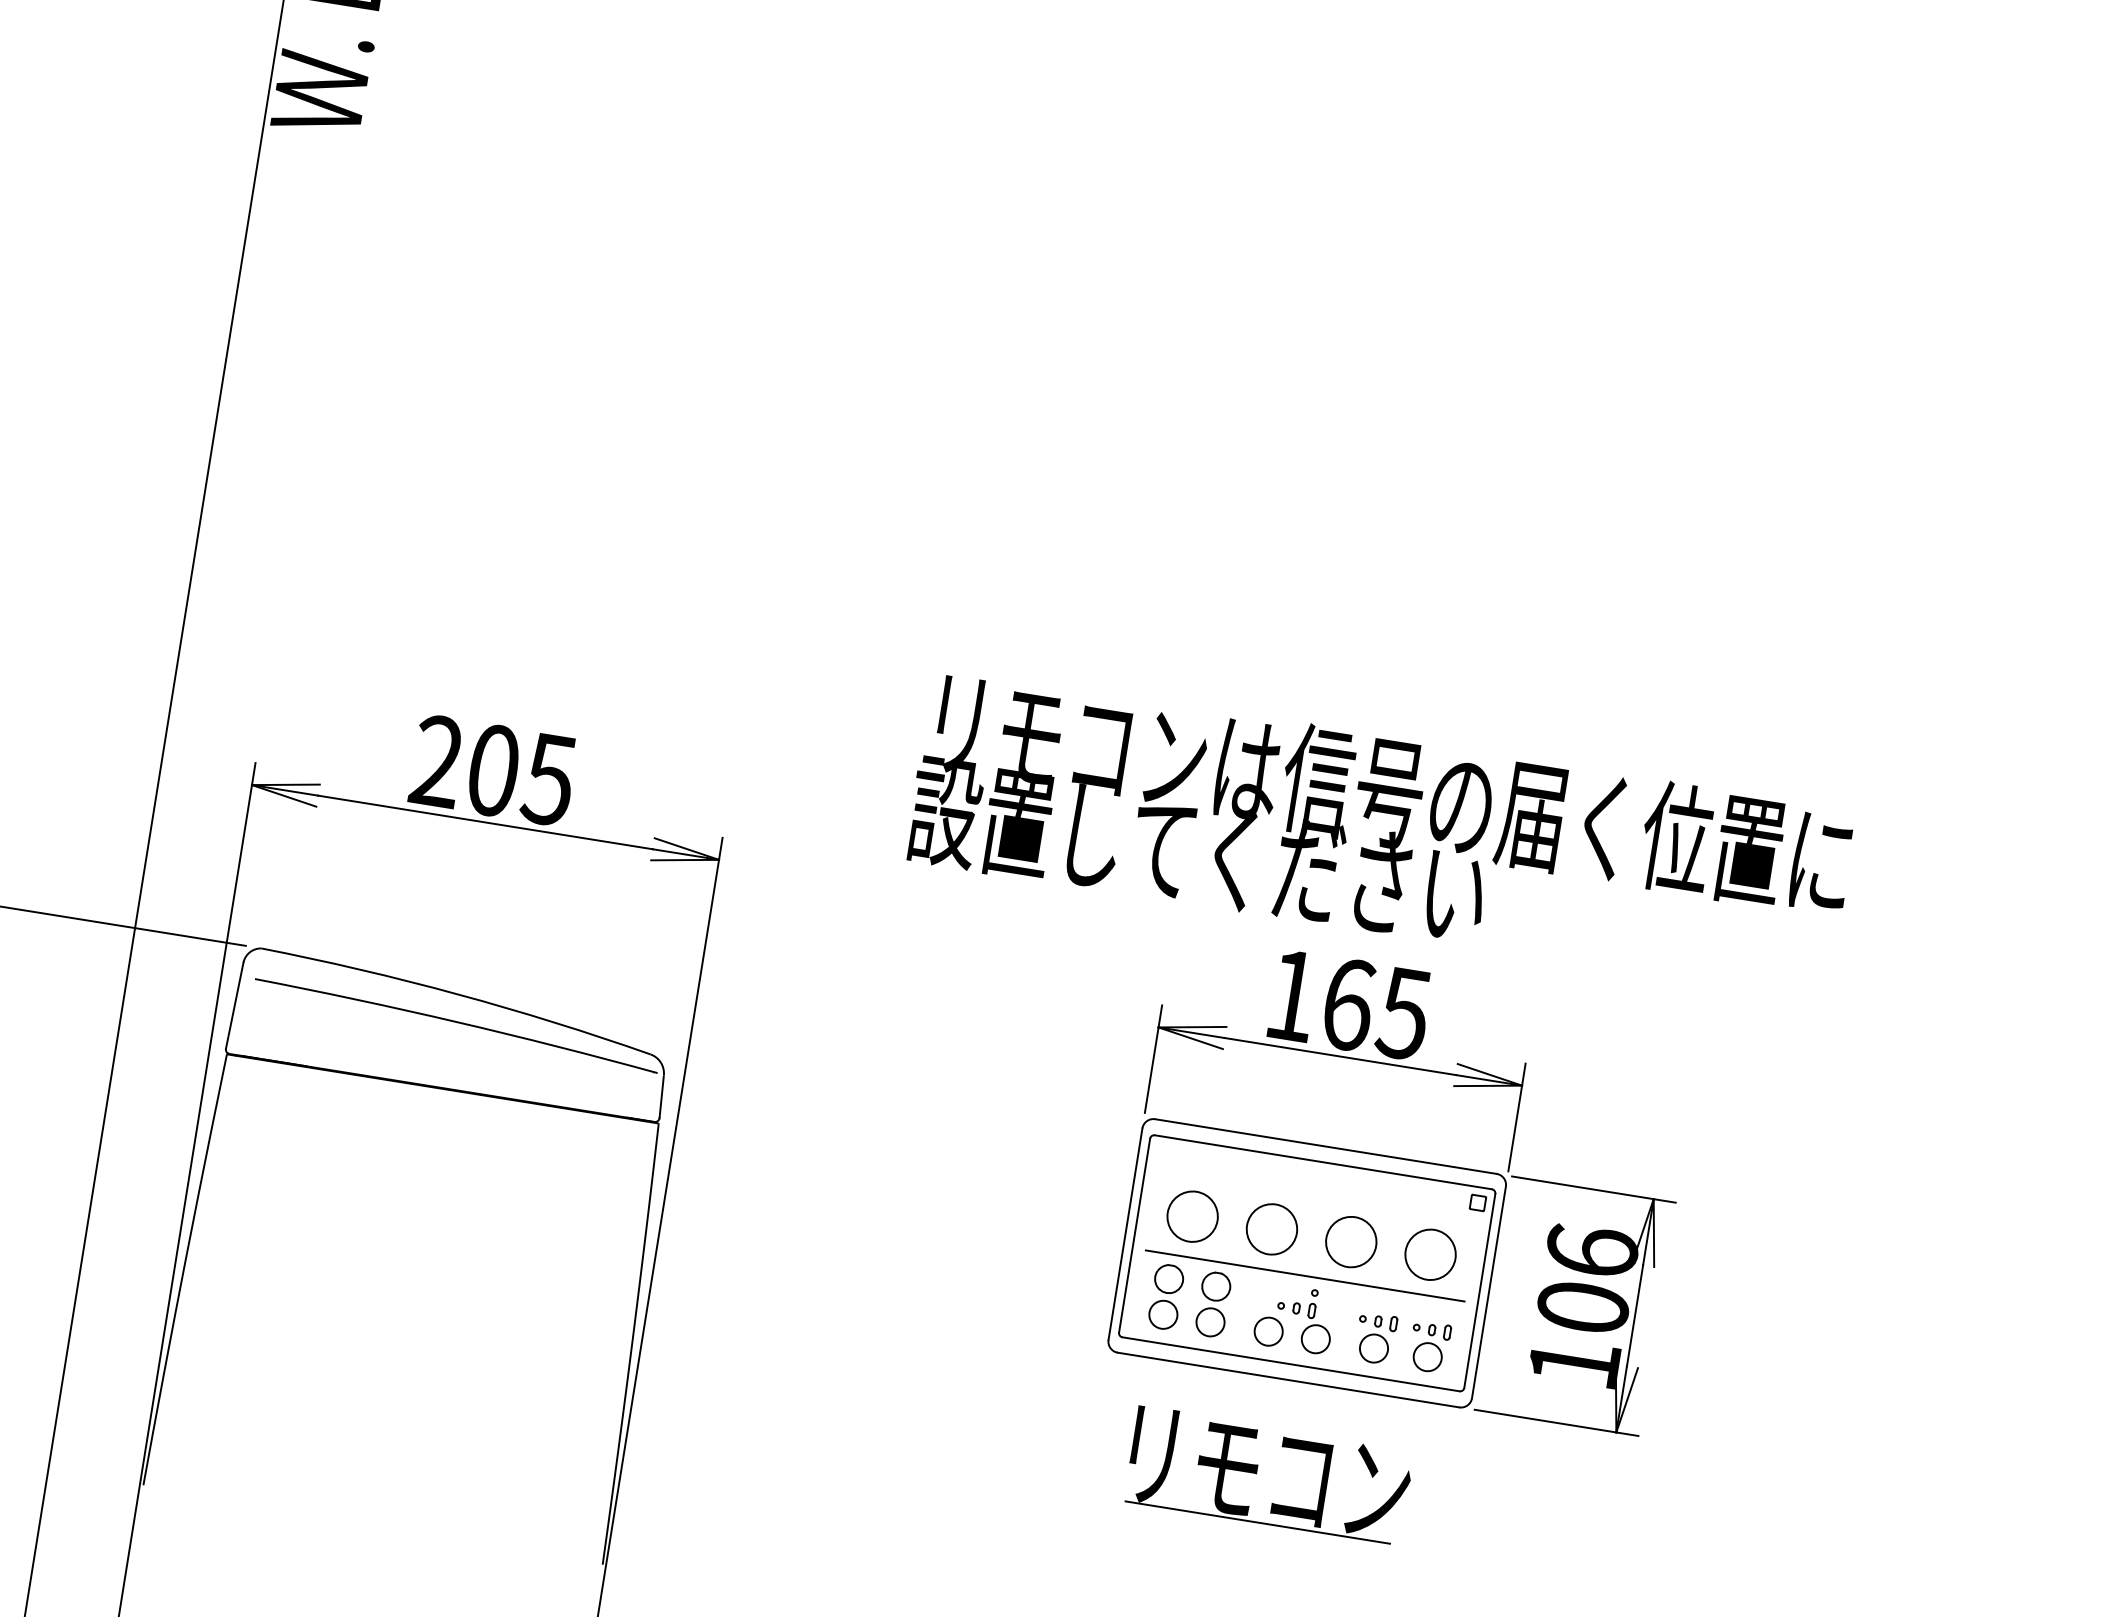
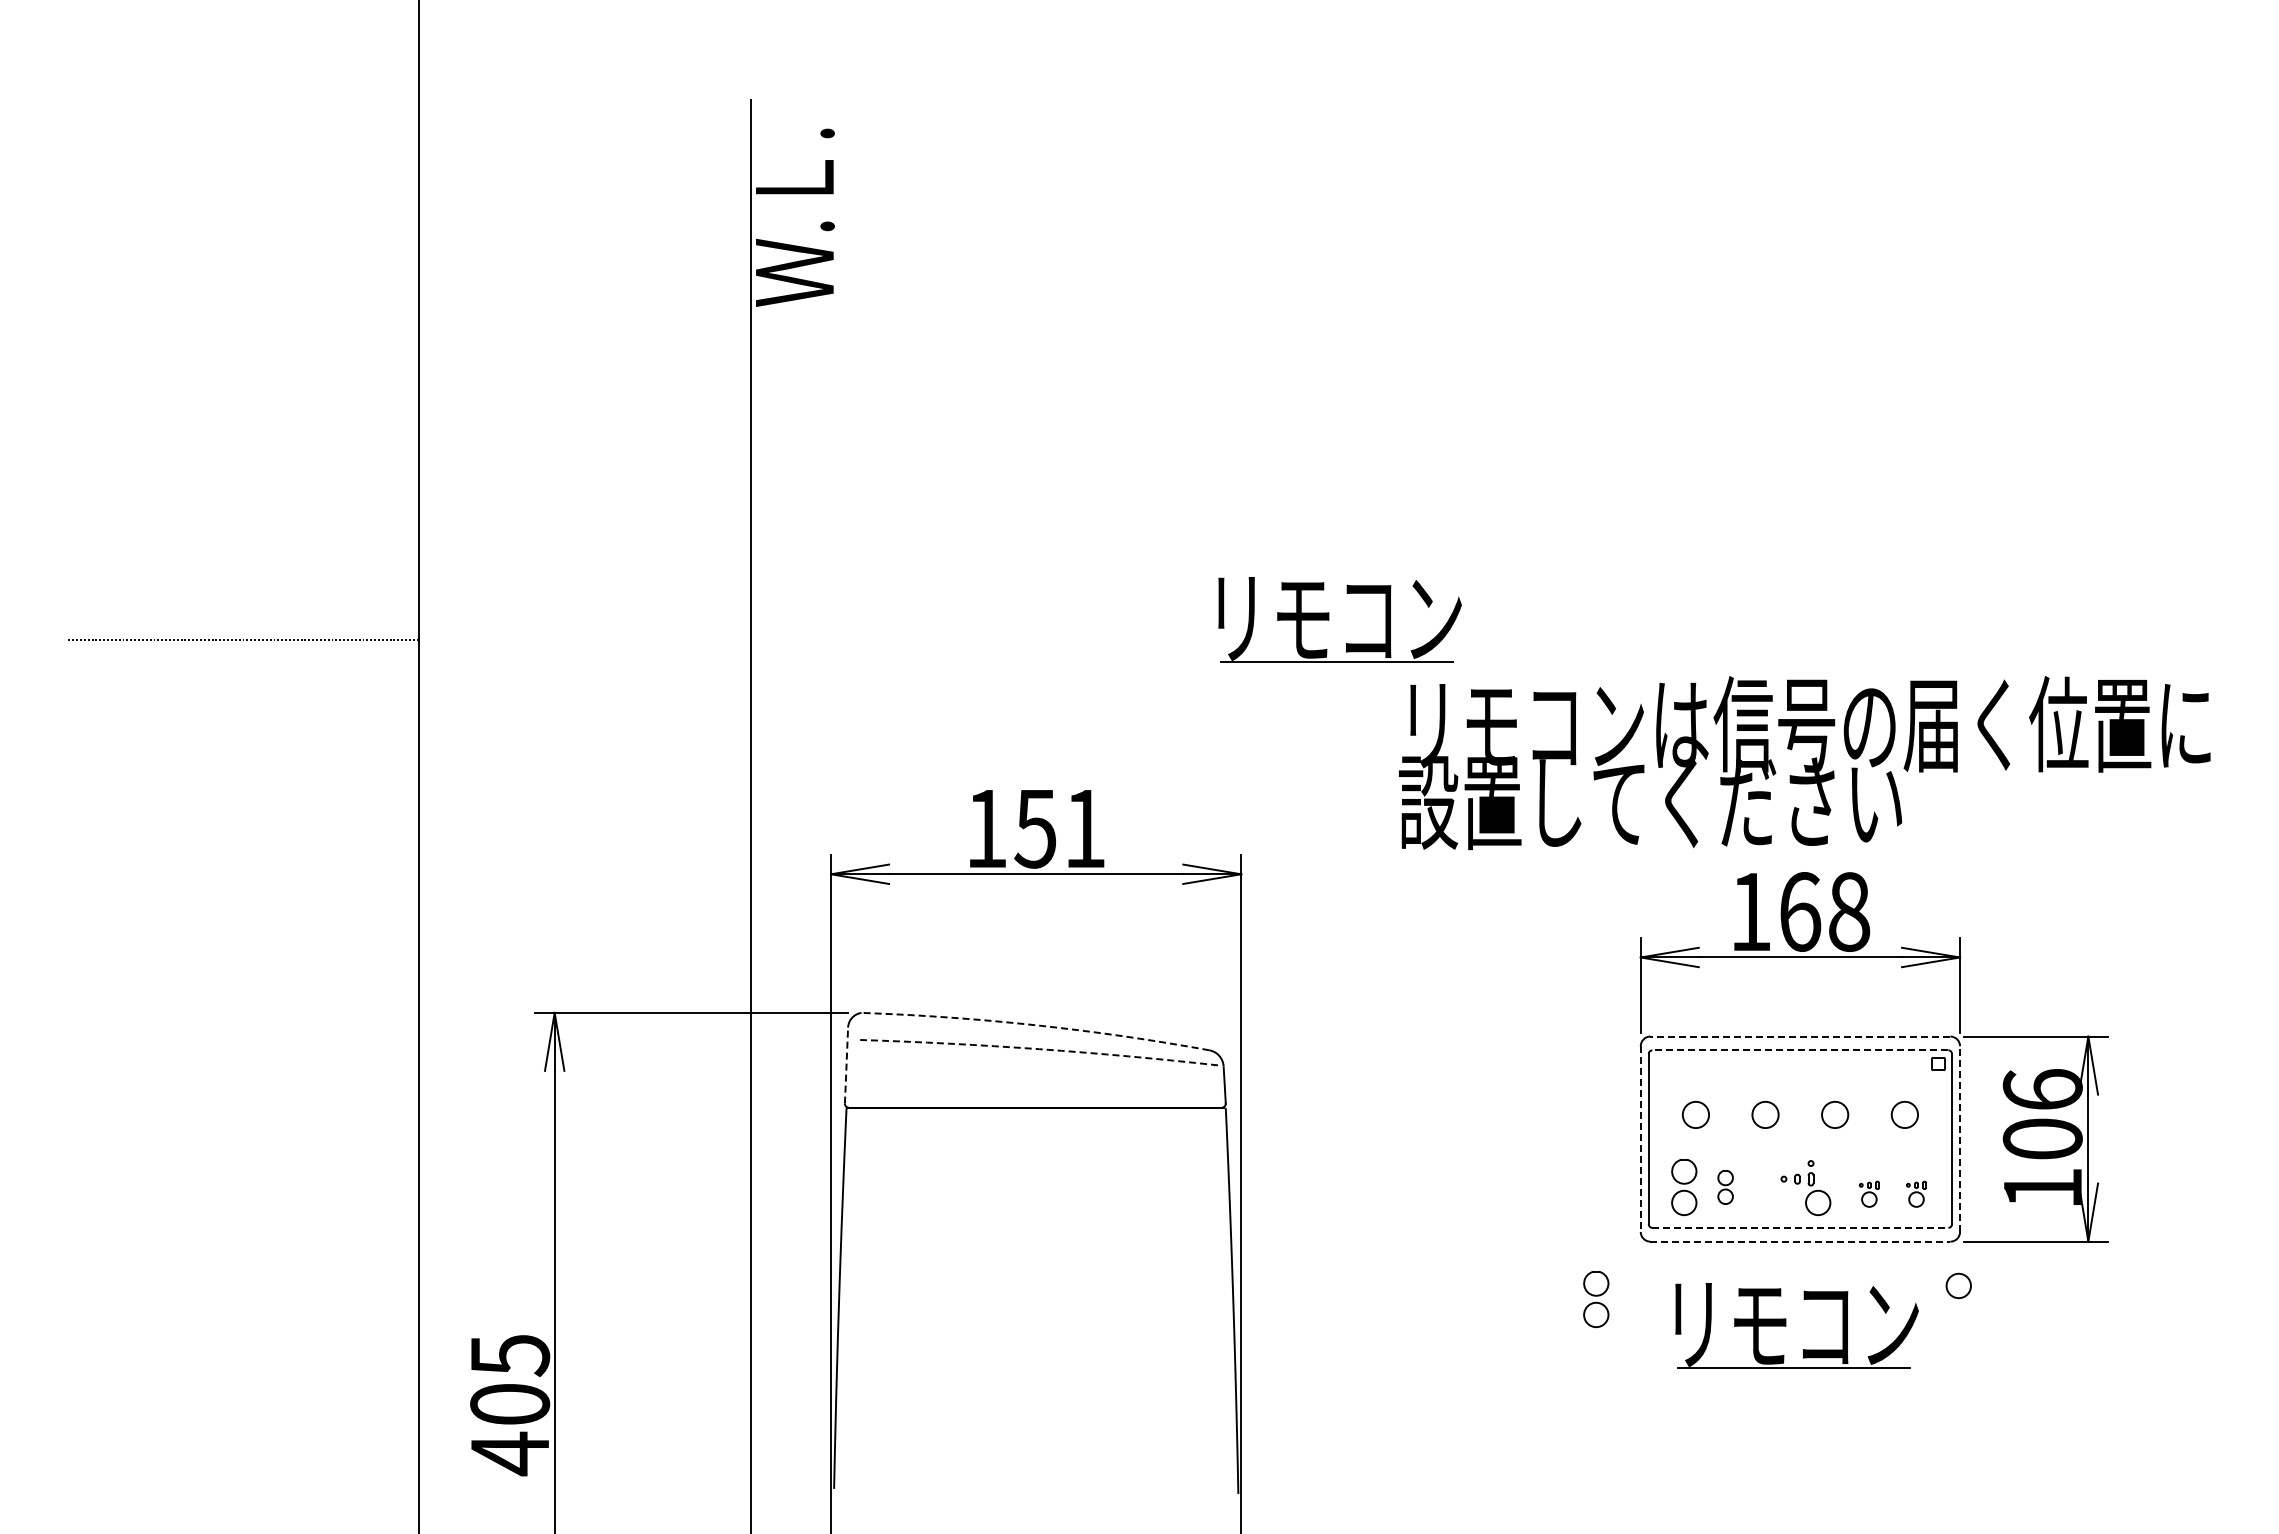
part: (865, 585) -> (1329, 619), added
text: (493, 770) -> (1035, 828), 205 -> 151
arc: (458, 994) -> (1036, 1025), solid -> dashed
line: (234, 1005) -> (846, 1065), solid -> dashed
text: (1403, 1012) -> (1848, 911), 165 -> 168
arc: (457, 1022) -> (1039, 1049), solid -> dashed
line: (1326, 1146) -> (1800, 1036), solid -> dashed
line: (1322, 1162) -> (1799, 1050), solid -> dashed
circle: (1192, 1216) -> (1695, 1114), size x0.6
circle: (1271, 1228) -> (1765, 1114), size x0.6
line: (1125, 1234) -> (1640, 1139), solid -> dashed
circle: (1350, 1241) -> (1834, 1114), size x0.6
circle: (1430, 1254) -> (1904, 1114), size x0.6
line: (1305, 1276) -> (1800, 1150), removed
line: (1489, 1292) -> (1960, 1139), solid -> dashed
part: (1213, 1304) -> (1725, 1187), size x0.6
circle: (1268, 1331) -> (1958, 1285), moved
part: (1375, 1338) -> (1869, 1194), size x0.6
part: (1429, 1347) -> (1916, 1194), size x0.6
line: (1291, 1363) -> (1800, 1227), solid -> dashed
line: (1288, 1379) -> (1800, 1241), solid -> dashed
part: (1045, 1408) -> (1596, 1299), added

